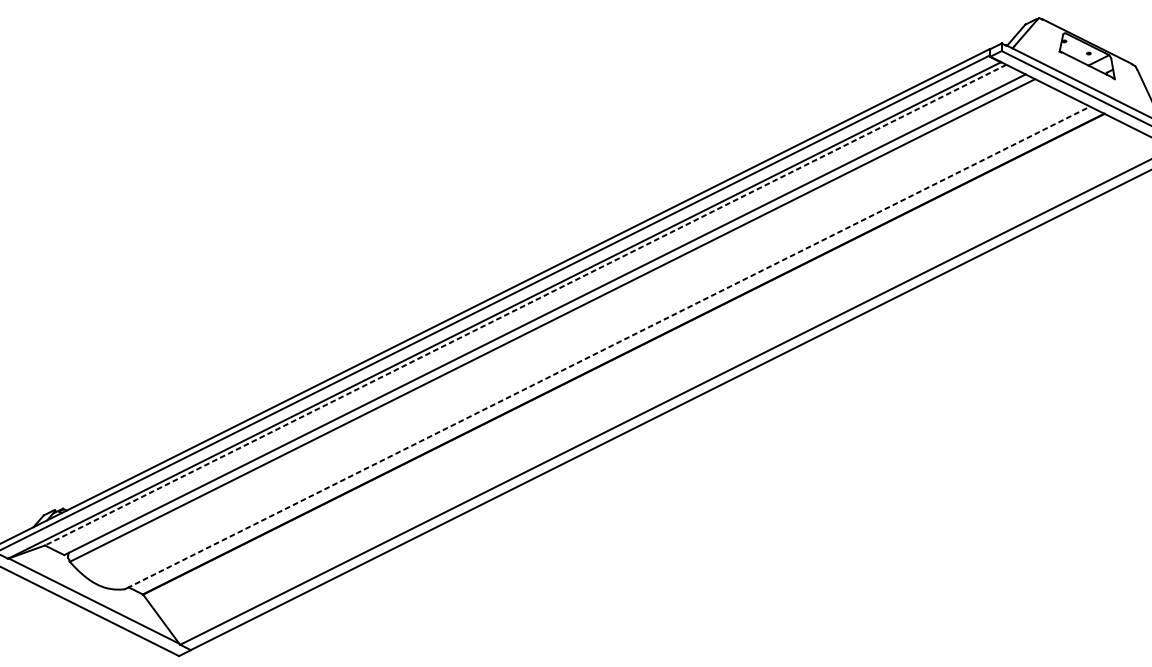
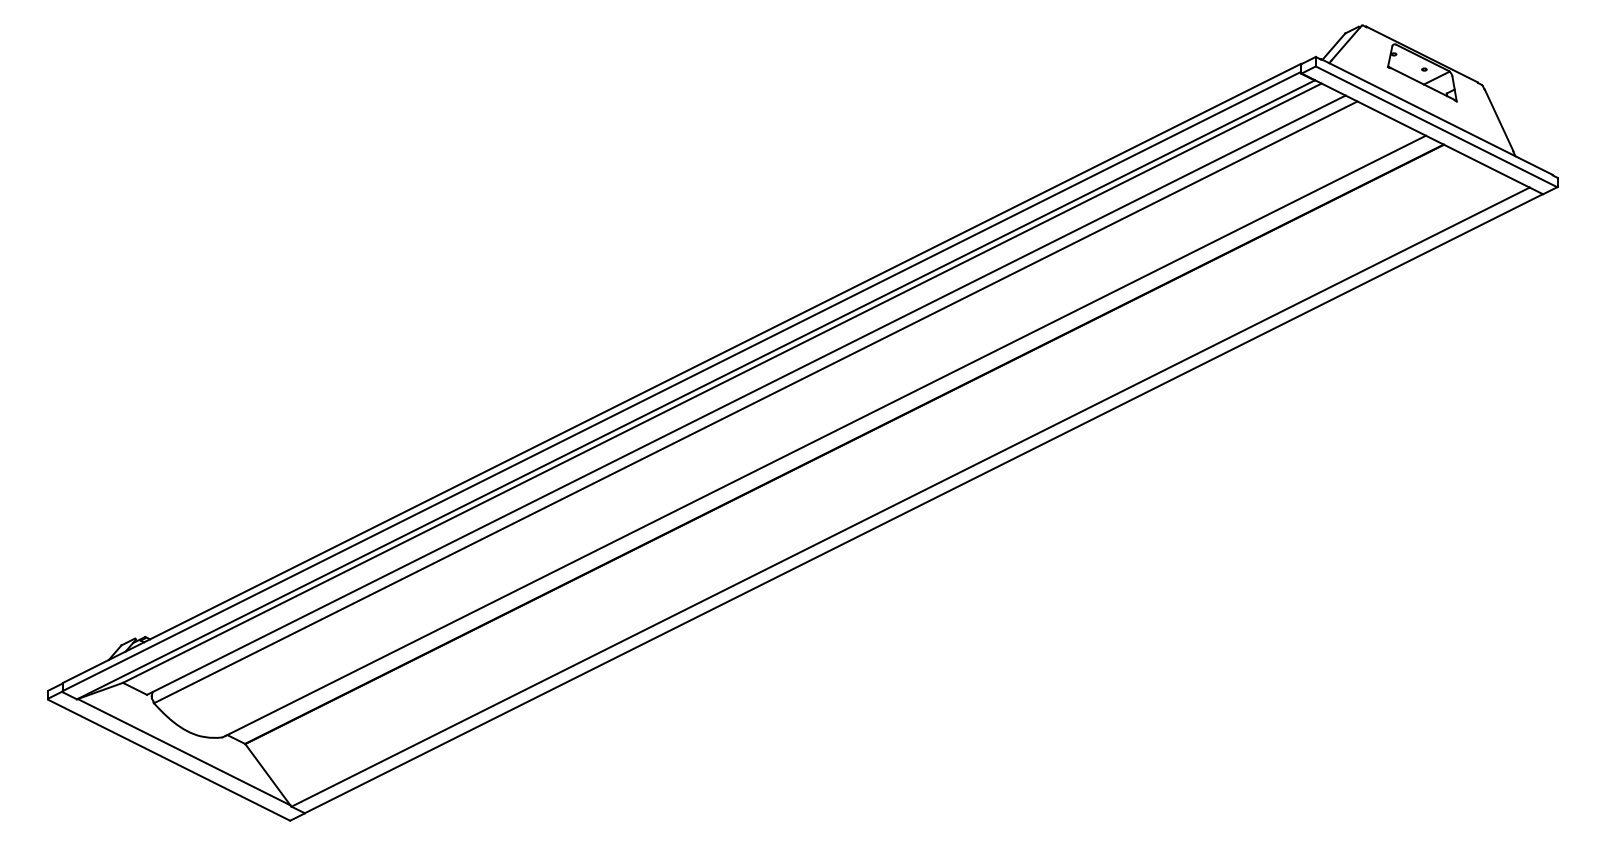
line: (525, 305) -> (721, 383), dashed -> solid
line: (609, 347) -> (826, 435), dashed -> solid

